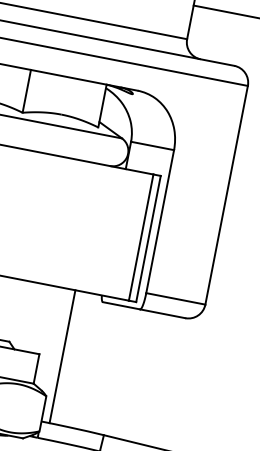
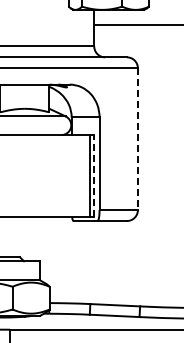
line: (225, 195) -> (137, 139), solid -> dashed
line: (148, 239) -> (94, 176), solid -> dashed
line: (62, 355) -> (54, 259), removed

